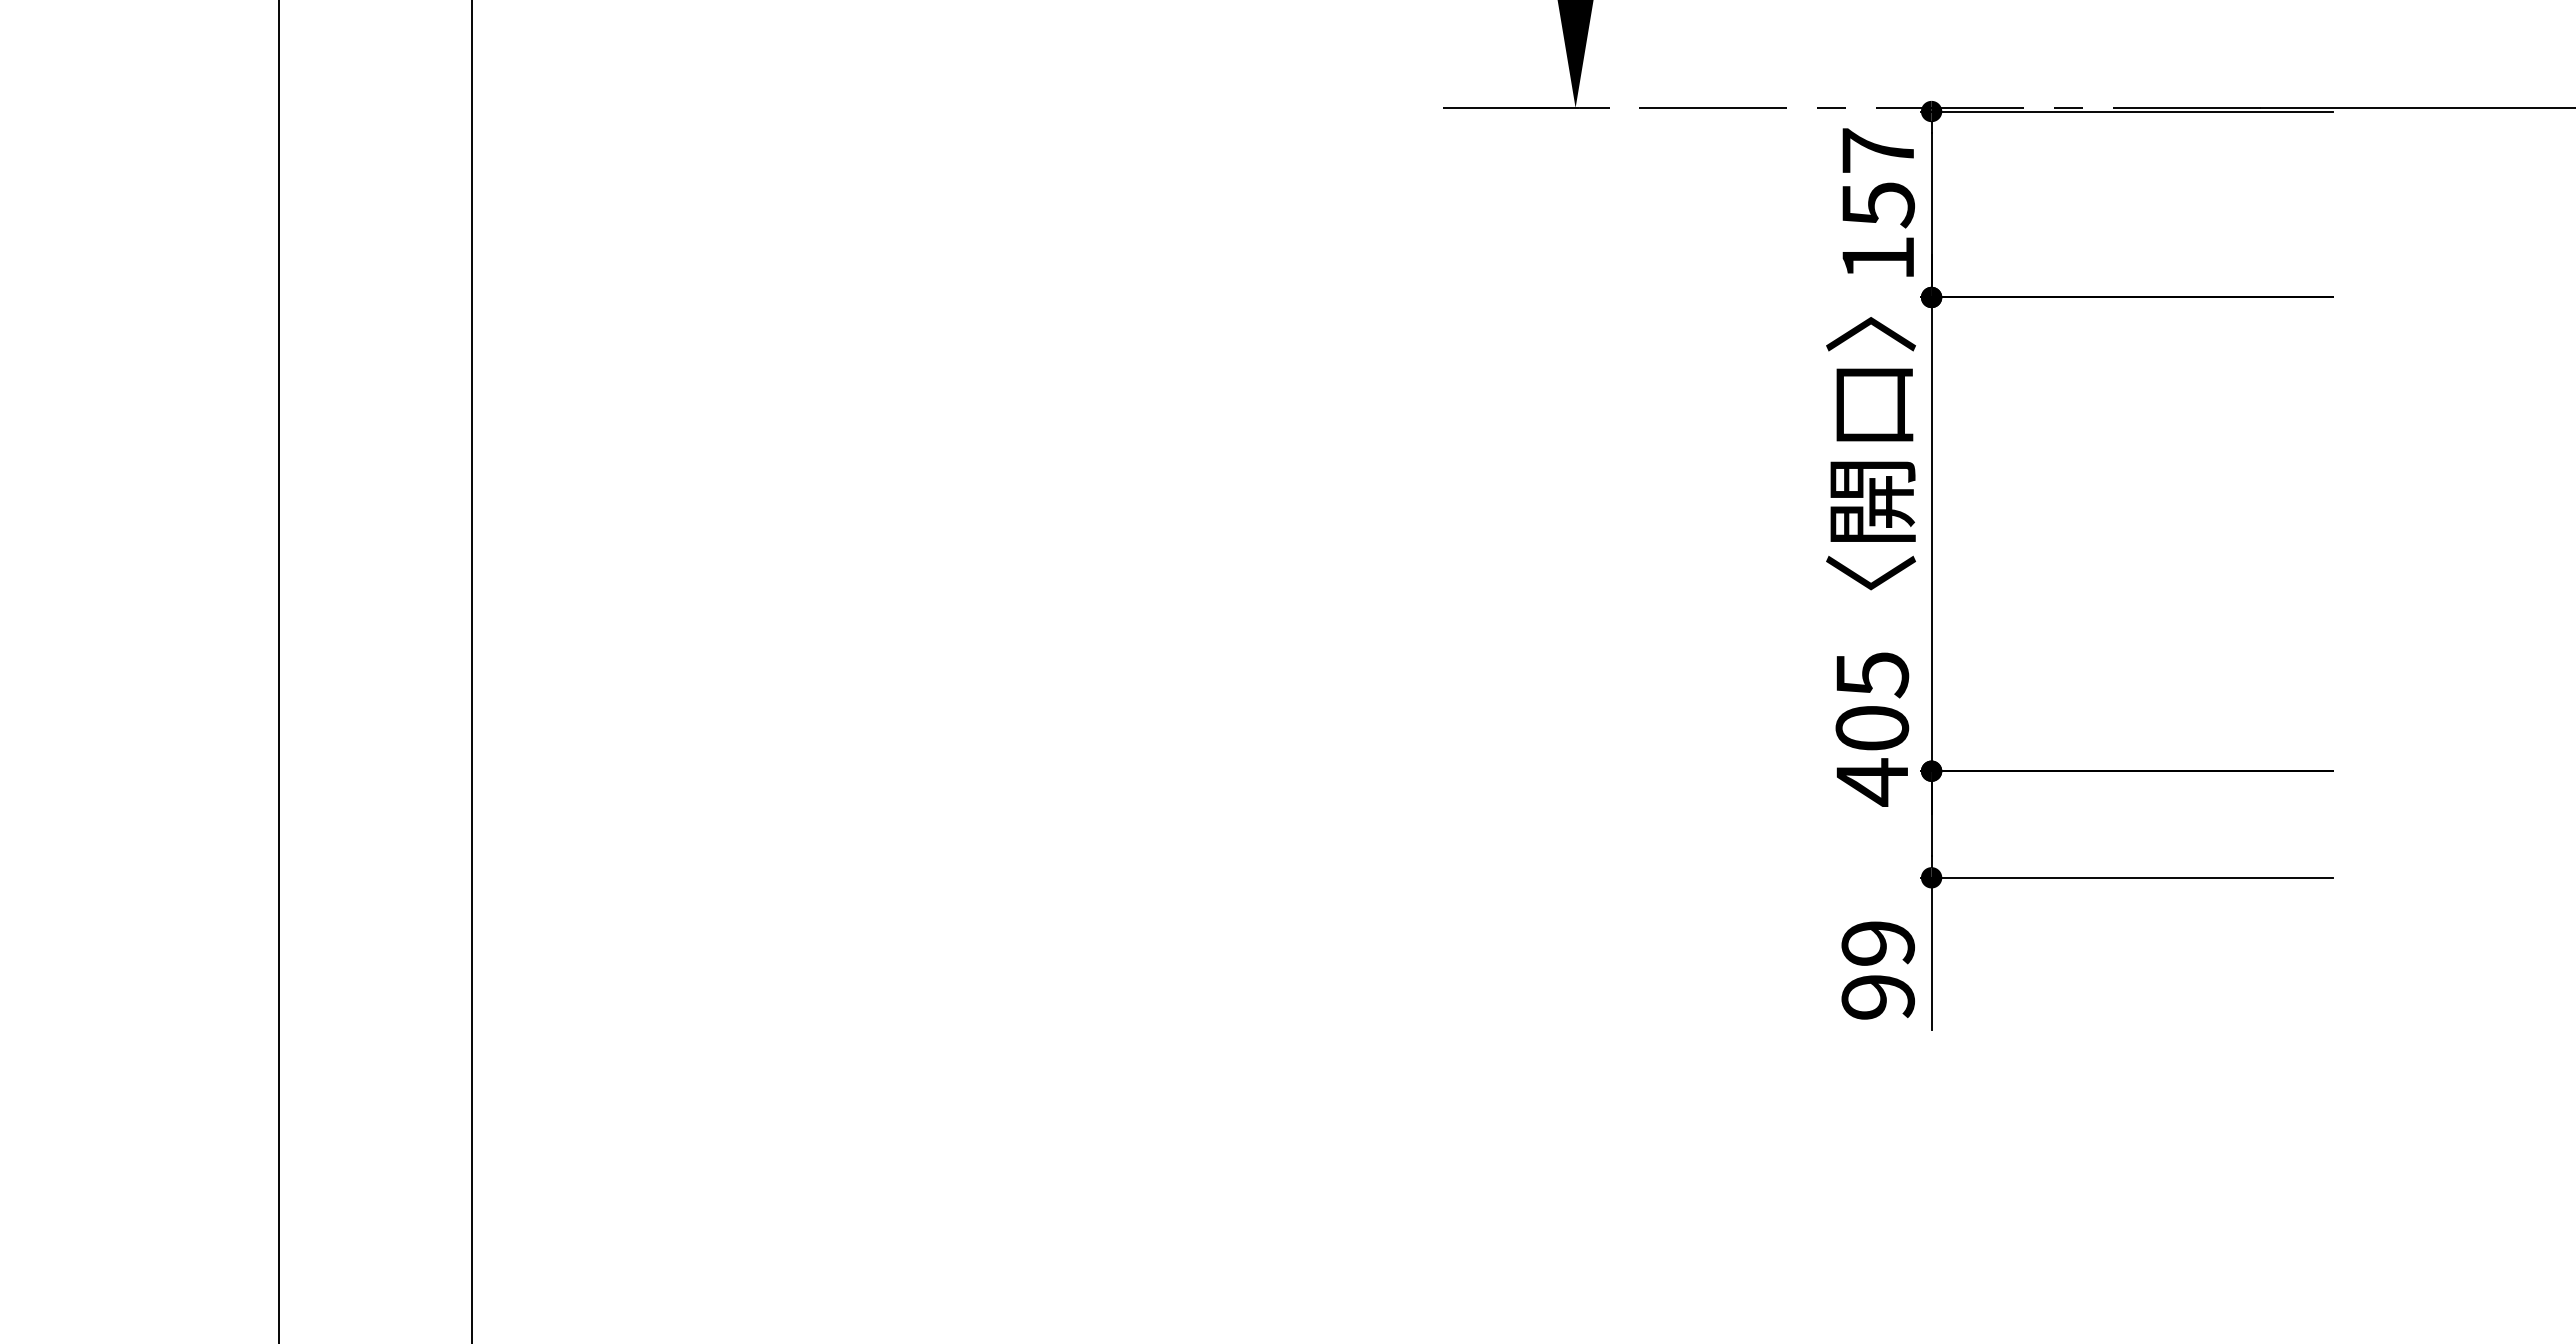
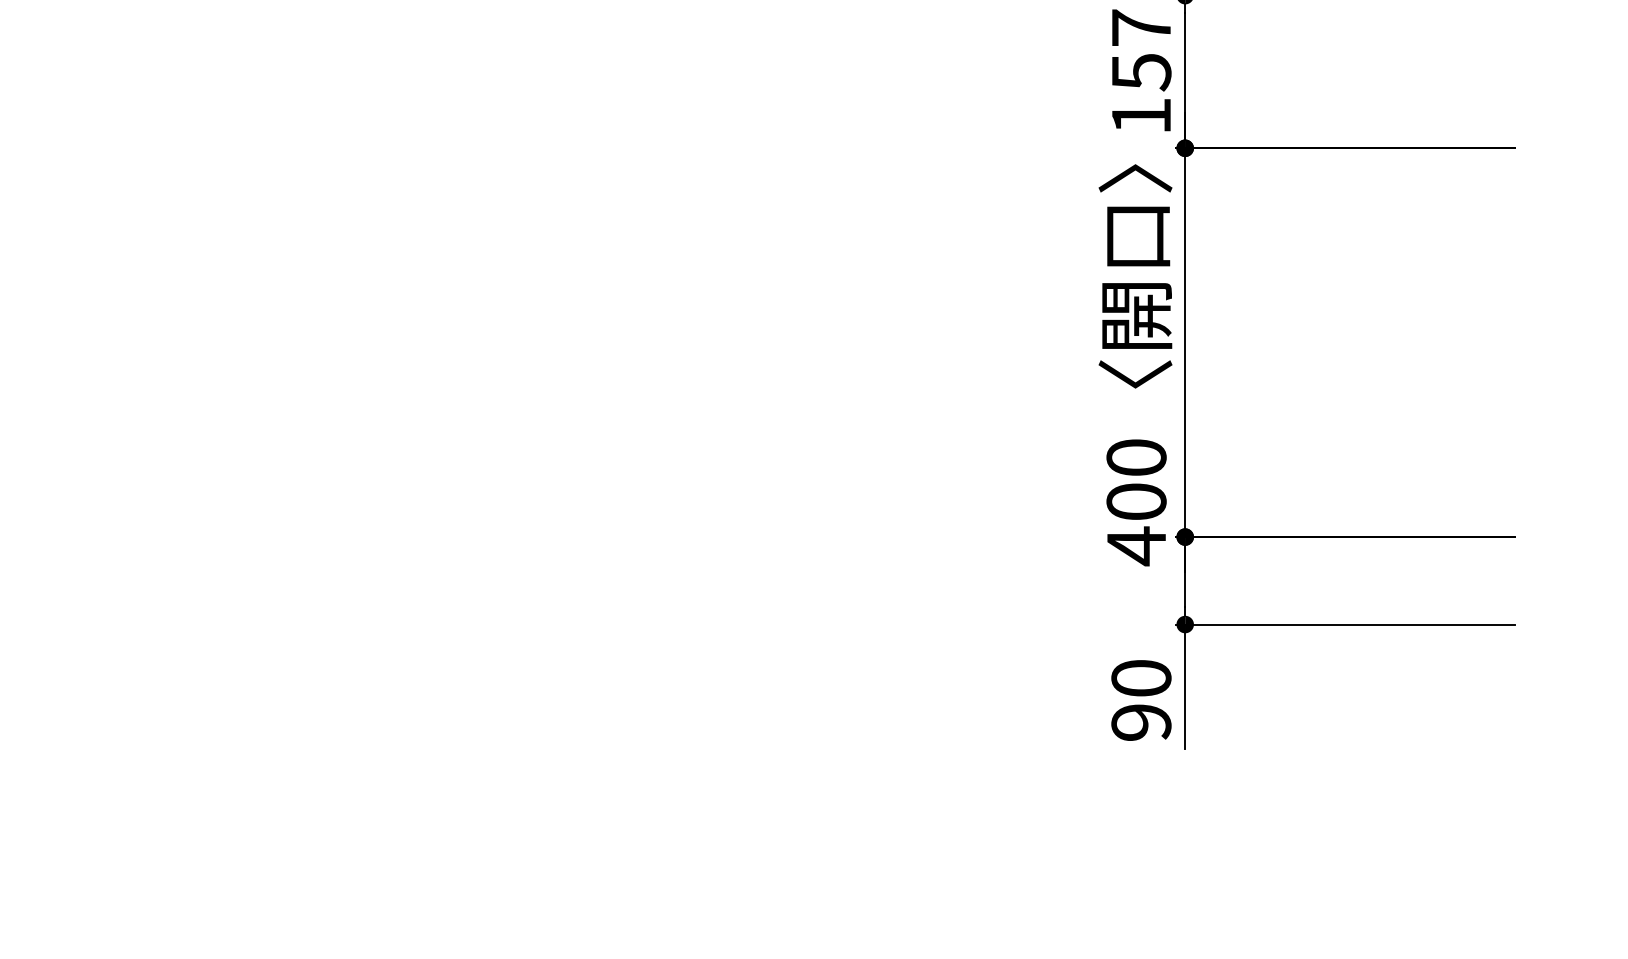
text: (1872, 675) -> (1136, 458), 405 -> 400
text: (1878, 943) -> (1141, 678), 99 -> 90

